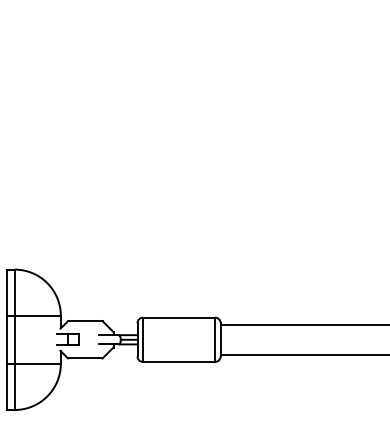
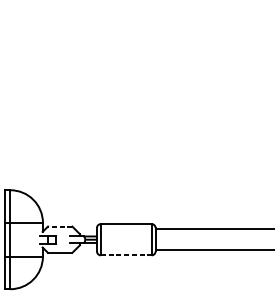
line: (84, 321) -> (59, 226), solid -> dashed
line: (179, 361) -> (126, 255), solid -> dashed

